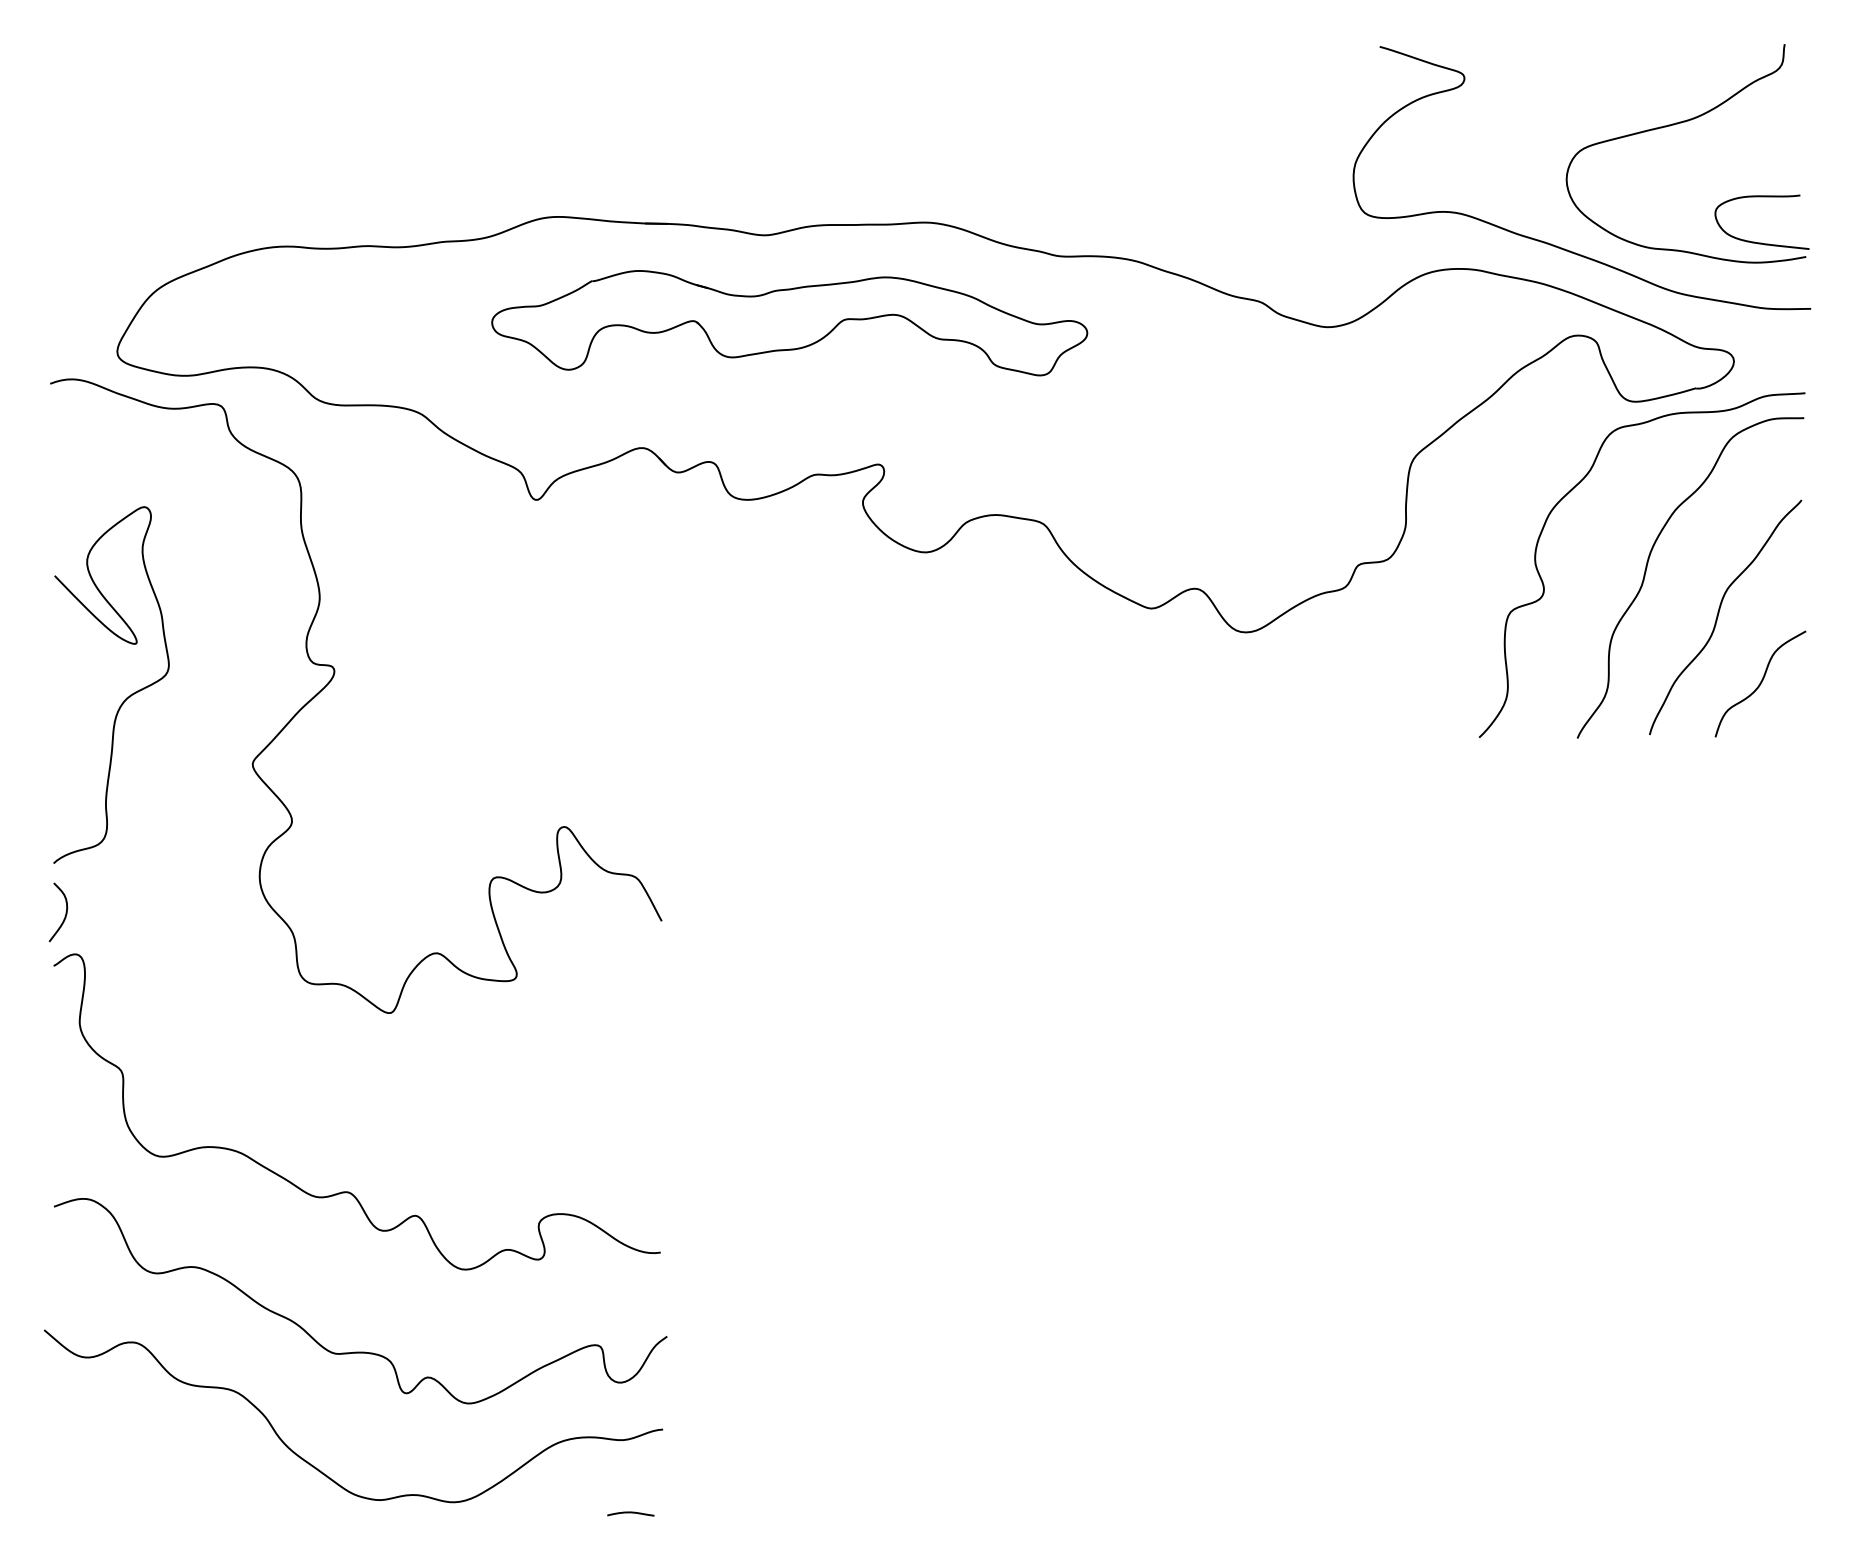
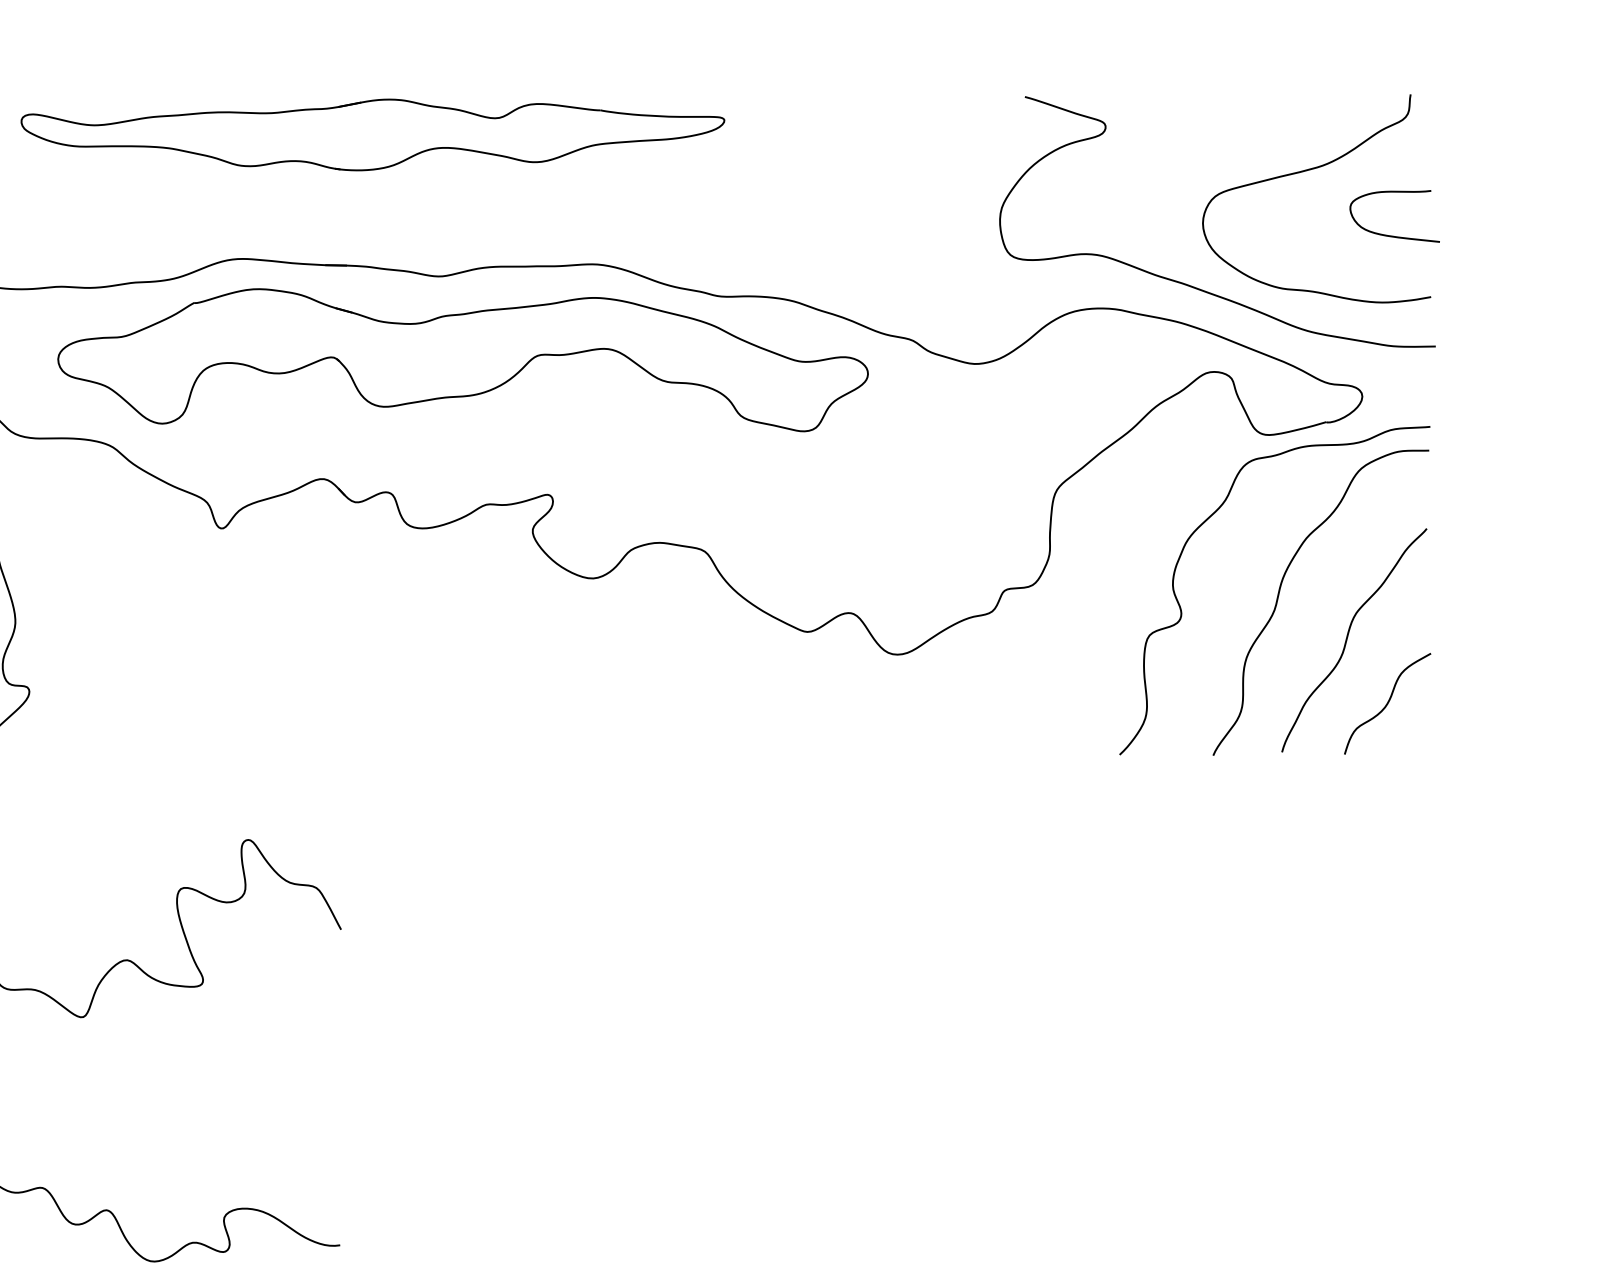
part: (694, 86) -> (372, 134), added
curve: (1755, 241) -> (1388, 234), moved
part: (789, 322) -> (462, 359), size x1.43

